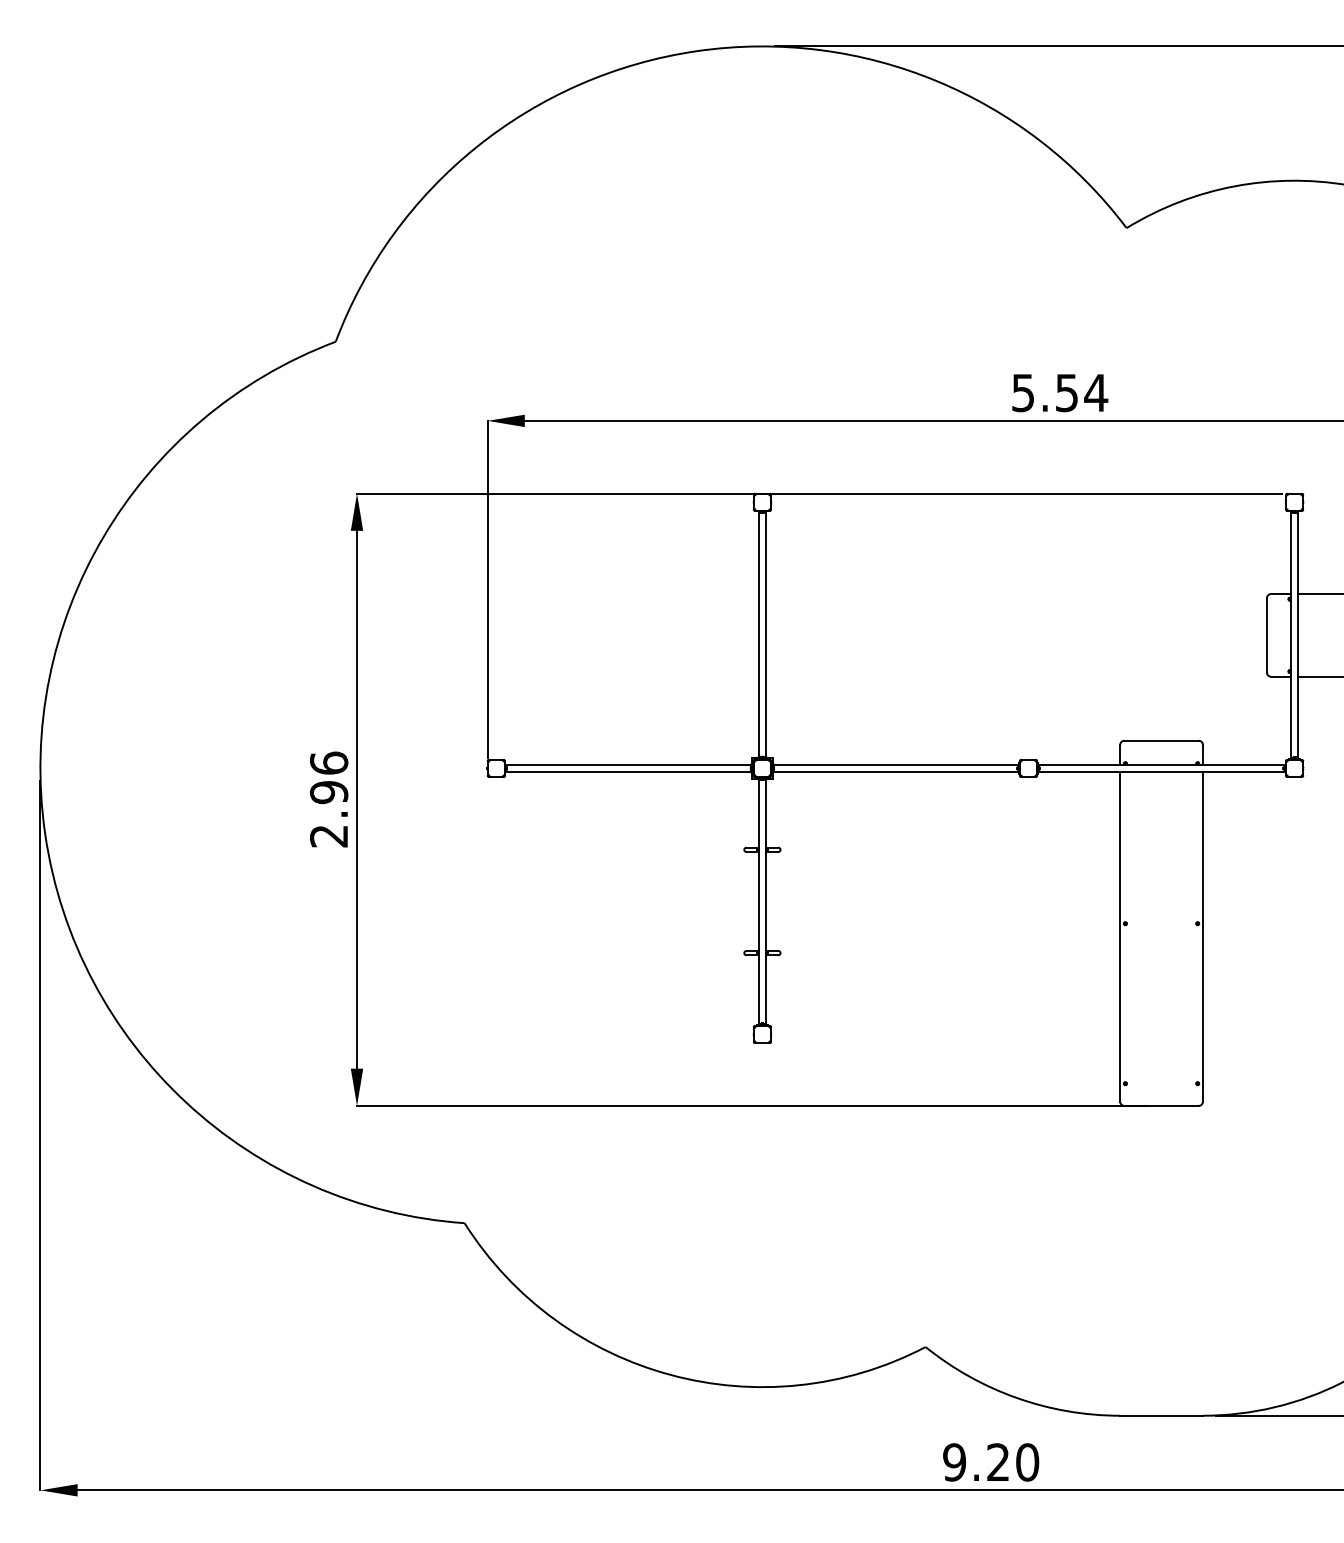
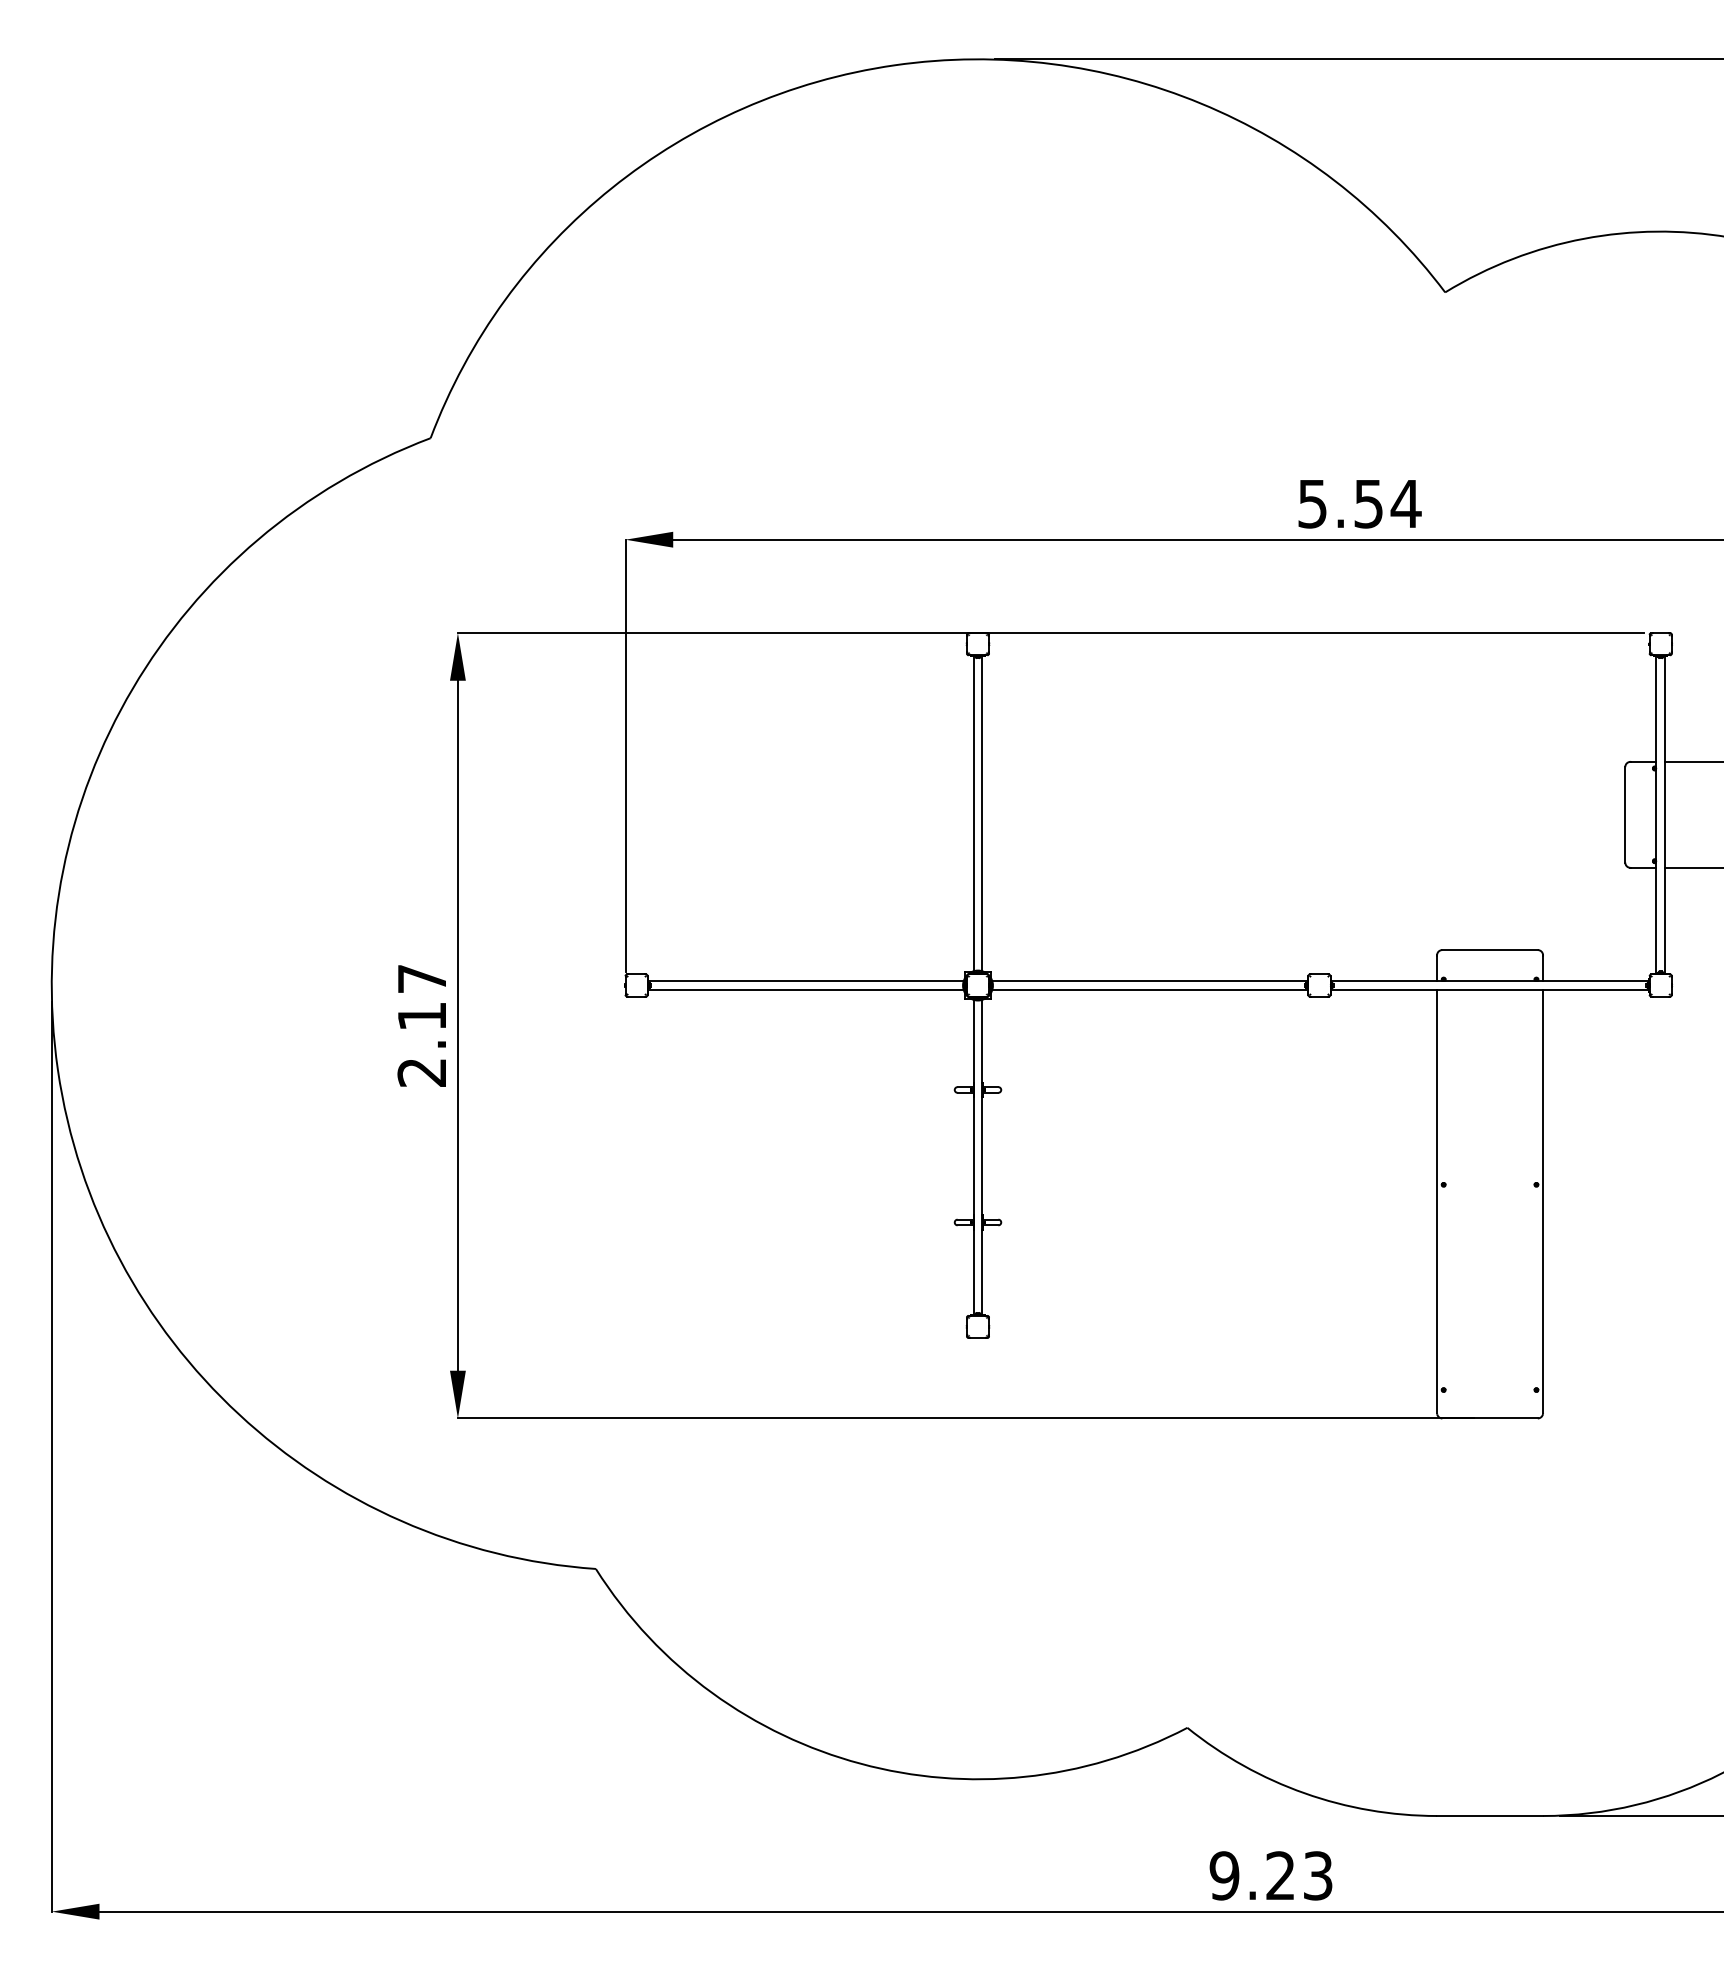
text: (328, 777) -> (421, 997), 2.96 -> 2.17
text: (1027, 1462) -> (1318, 1875), 9.20 -> 9.23

